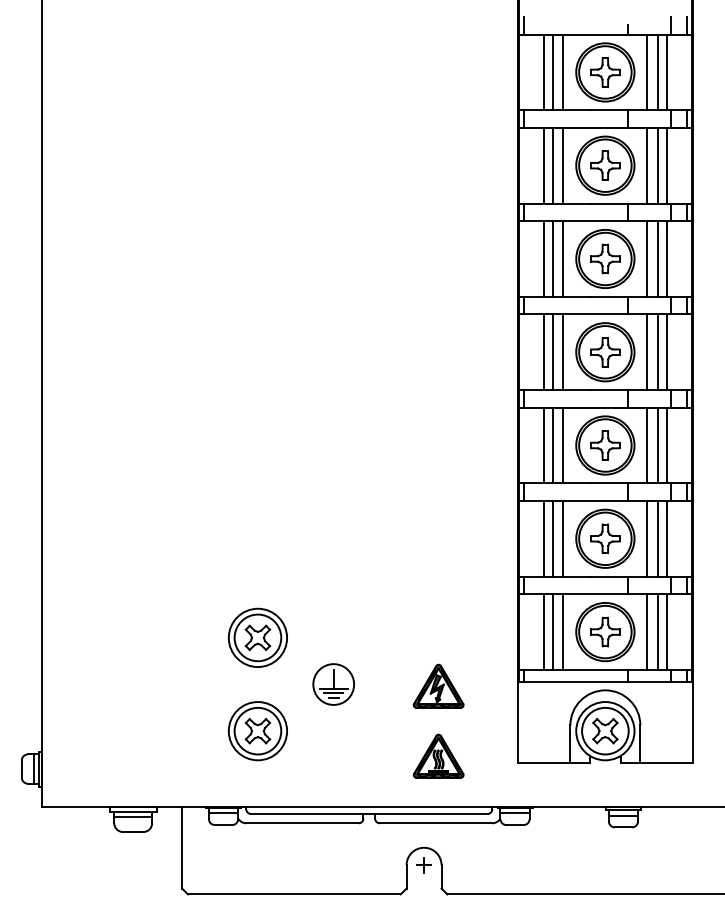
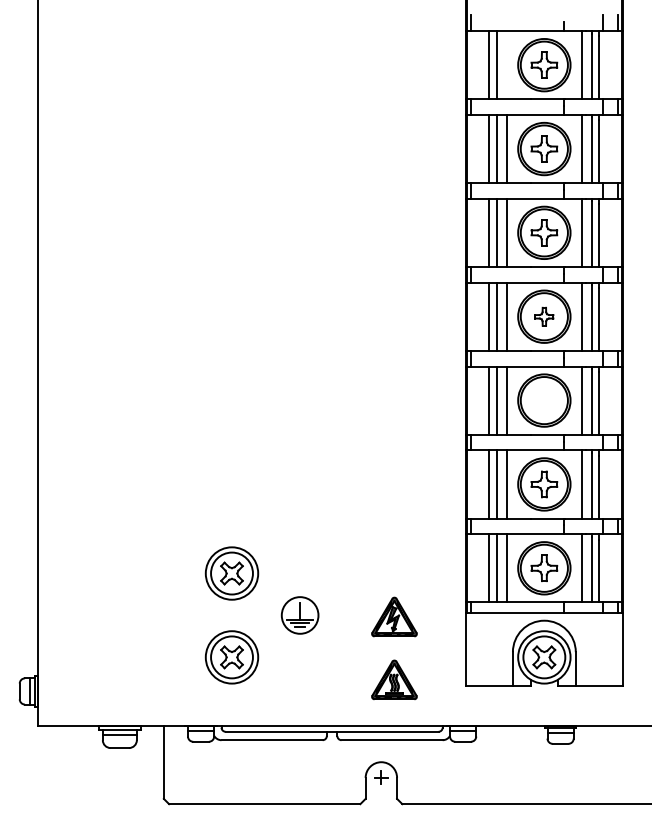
line: (563, 72) -> (506, 65), removed
part: (605, 351) -> (544, 316), size x0.7
part: (605, 445) -> (544, 400), removed

